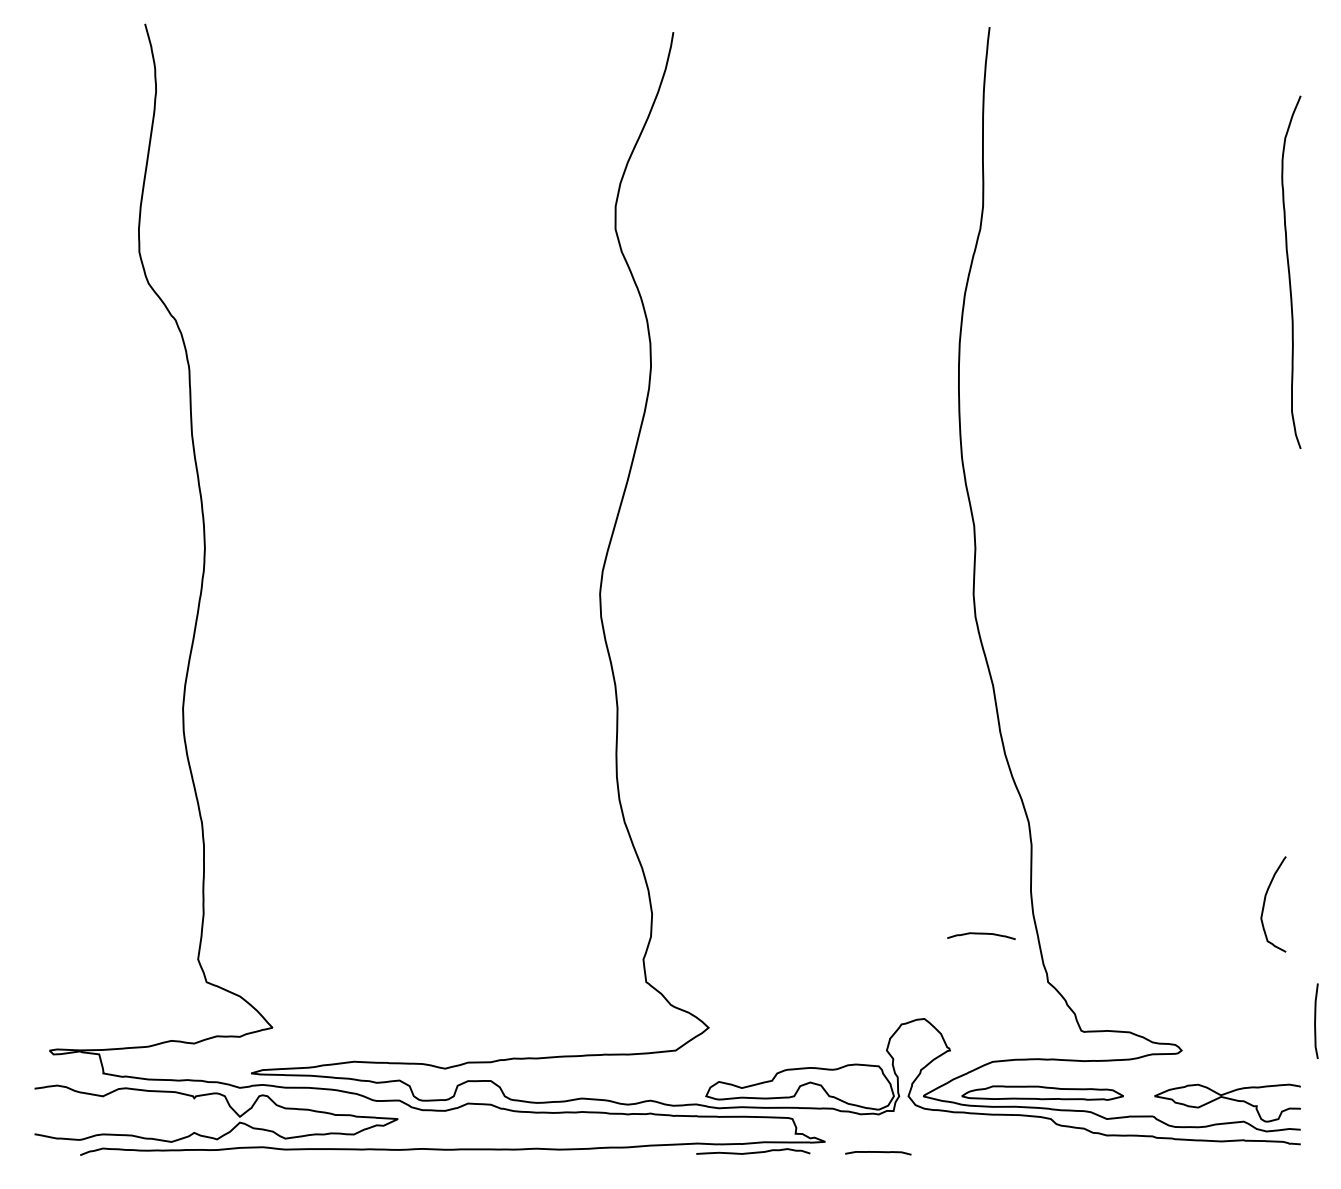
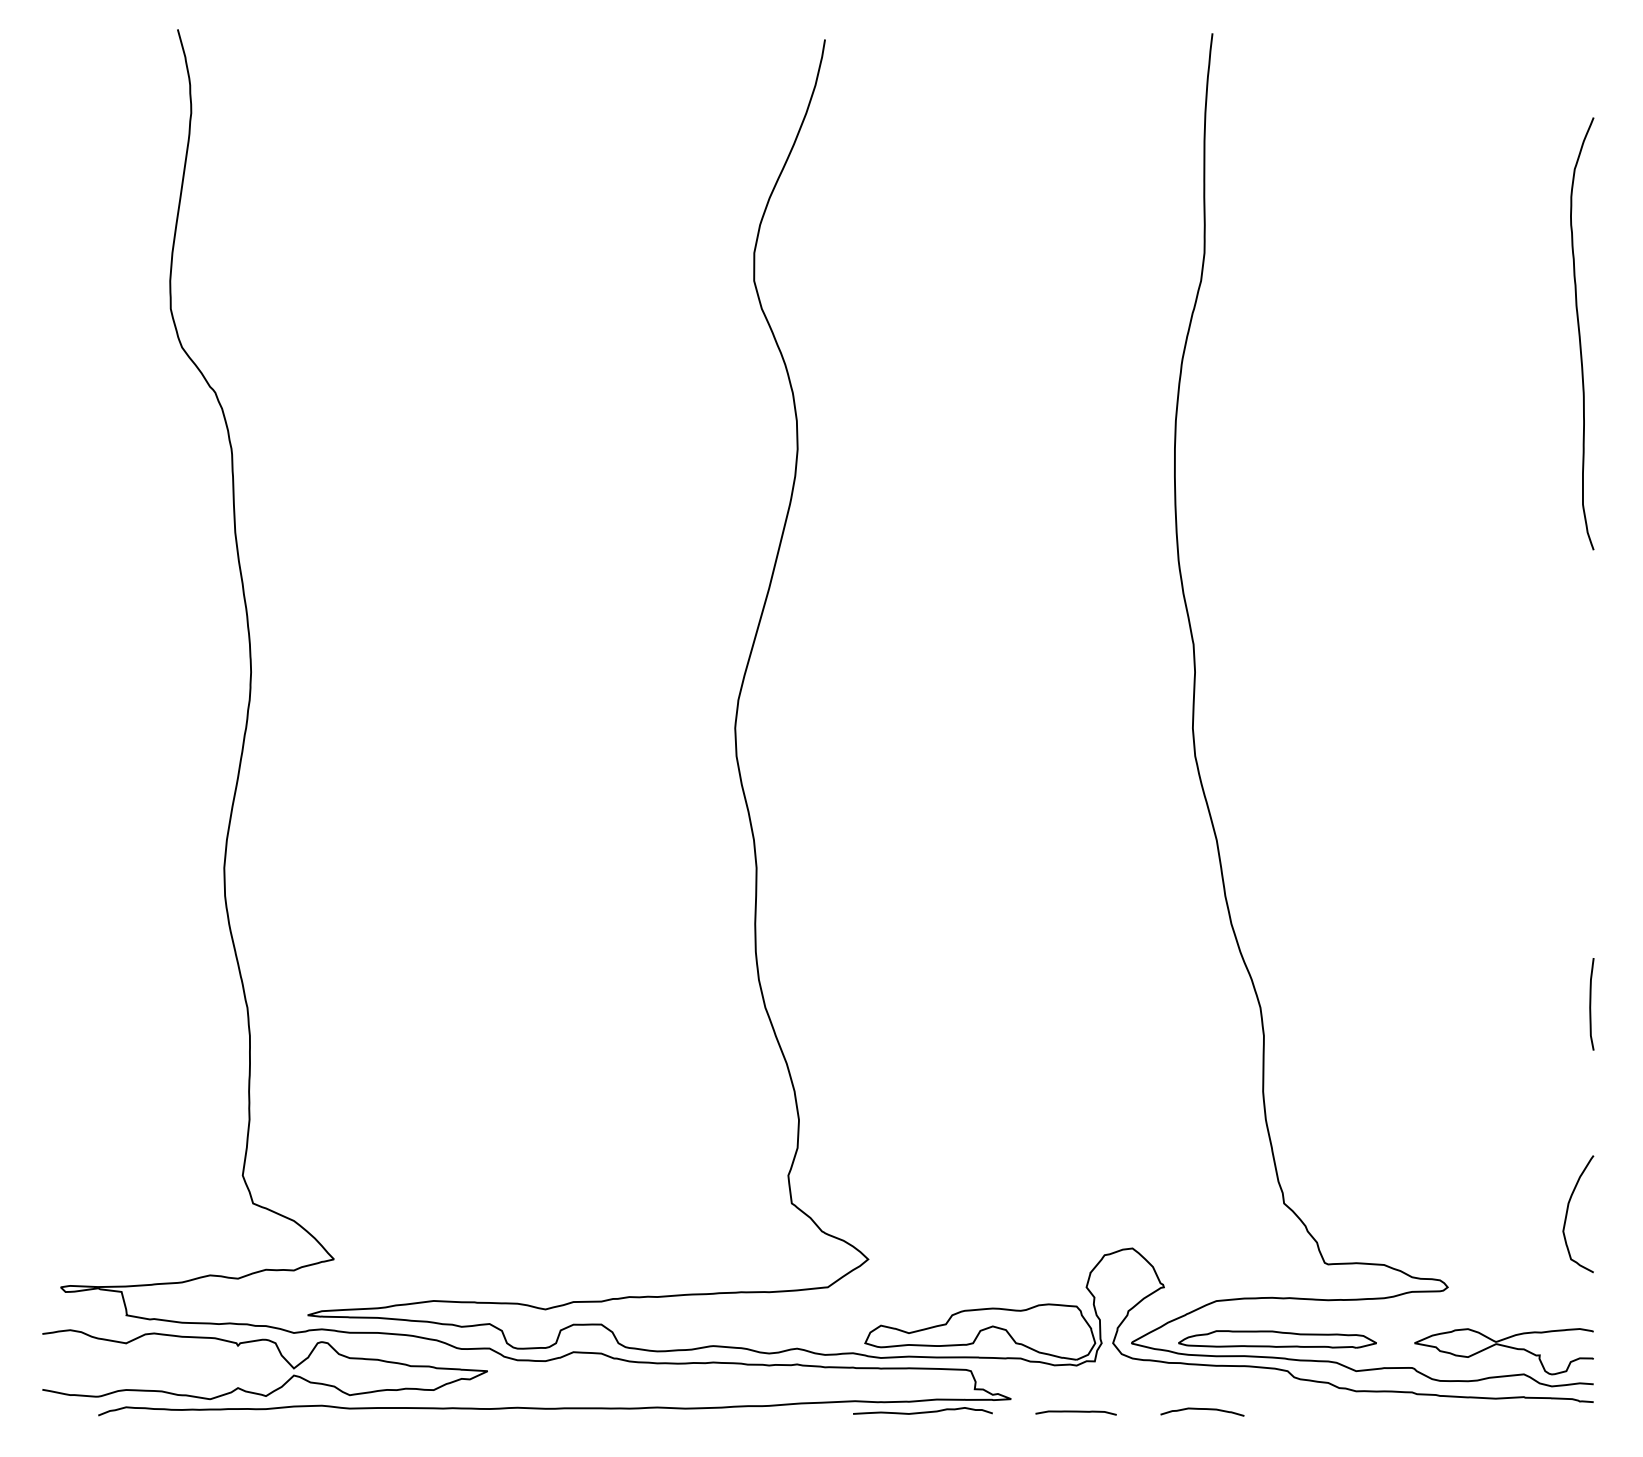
curve: (1265, 901) -> (1568, 1210), moved
curve: (981, 934) -> (1202, 1409), moved
curve: (1316, 1021) -> (1591, 1004), moved

